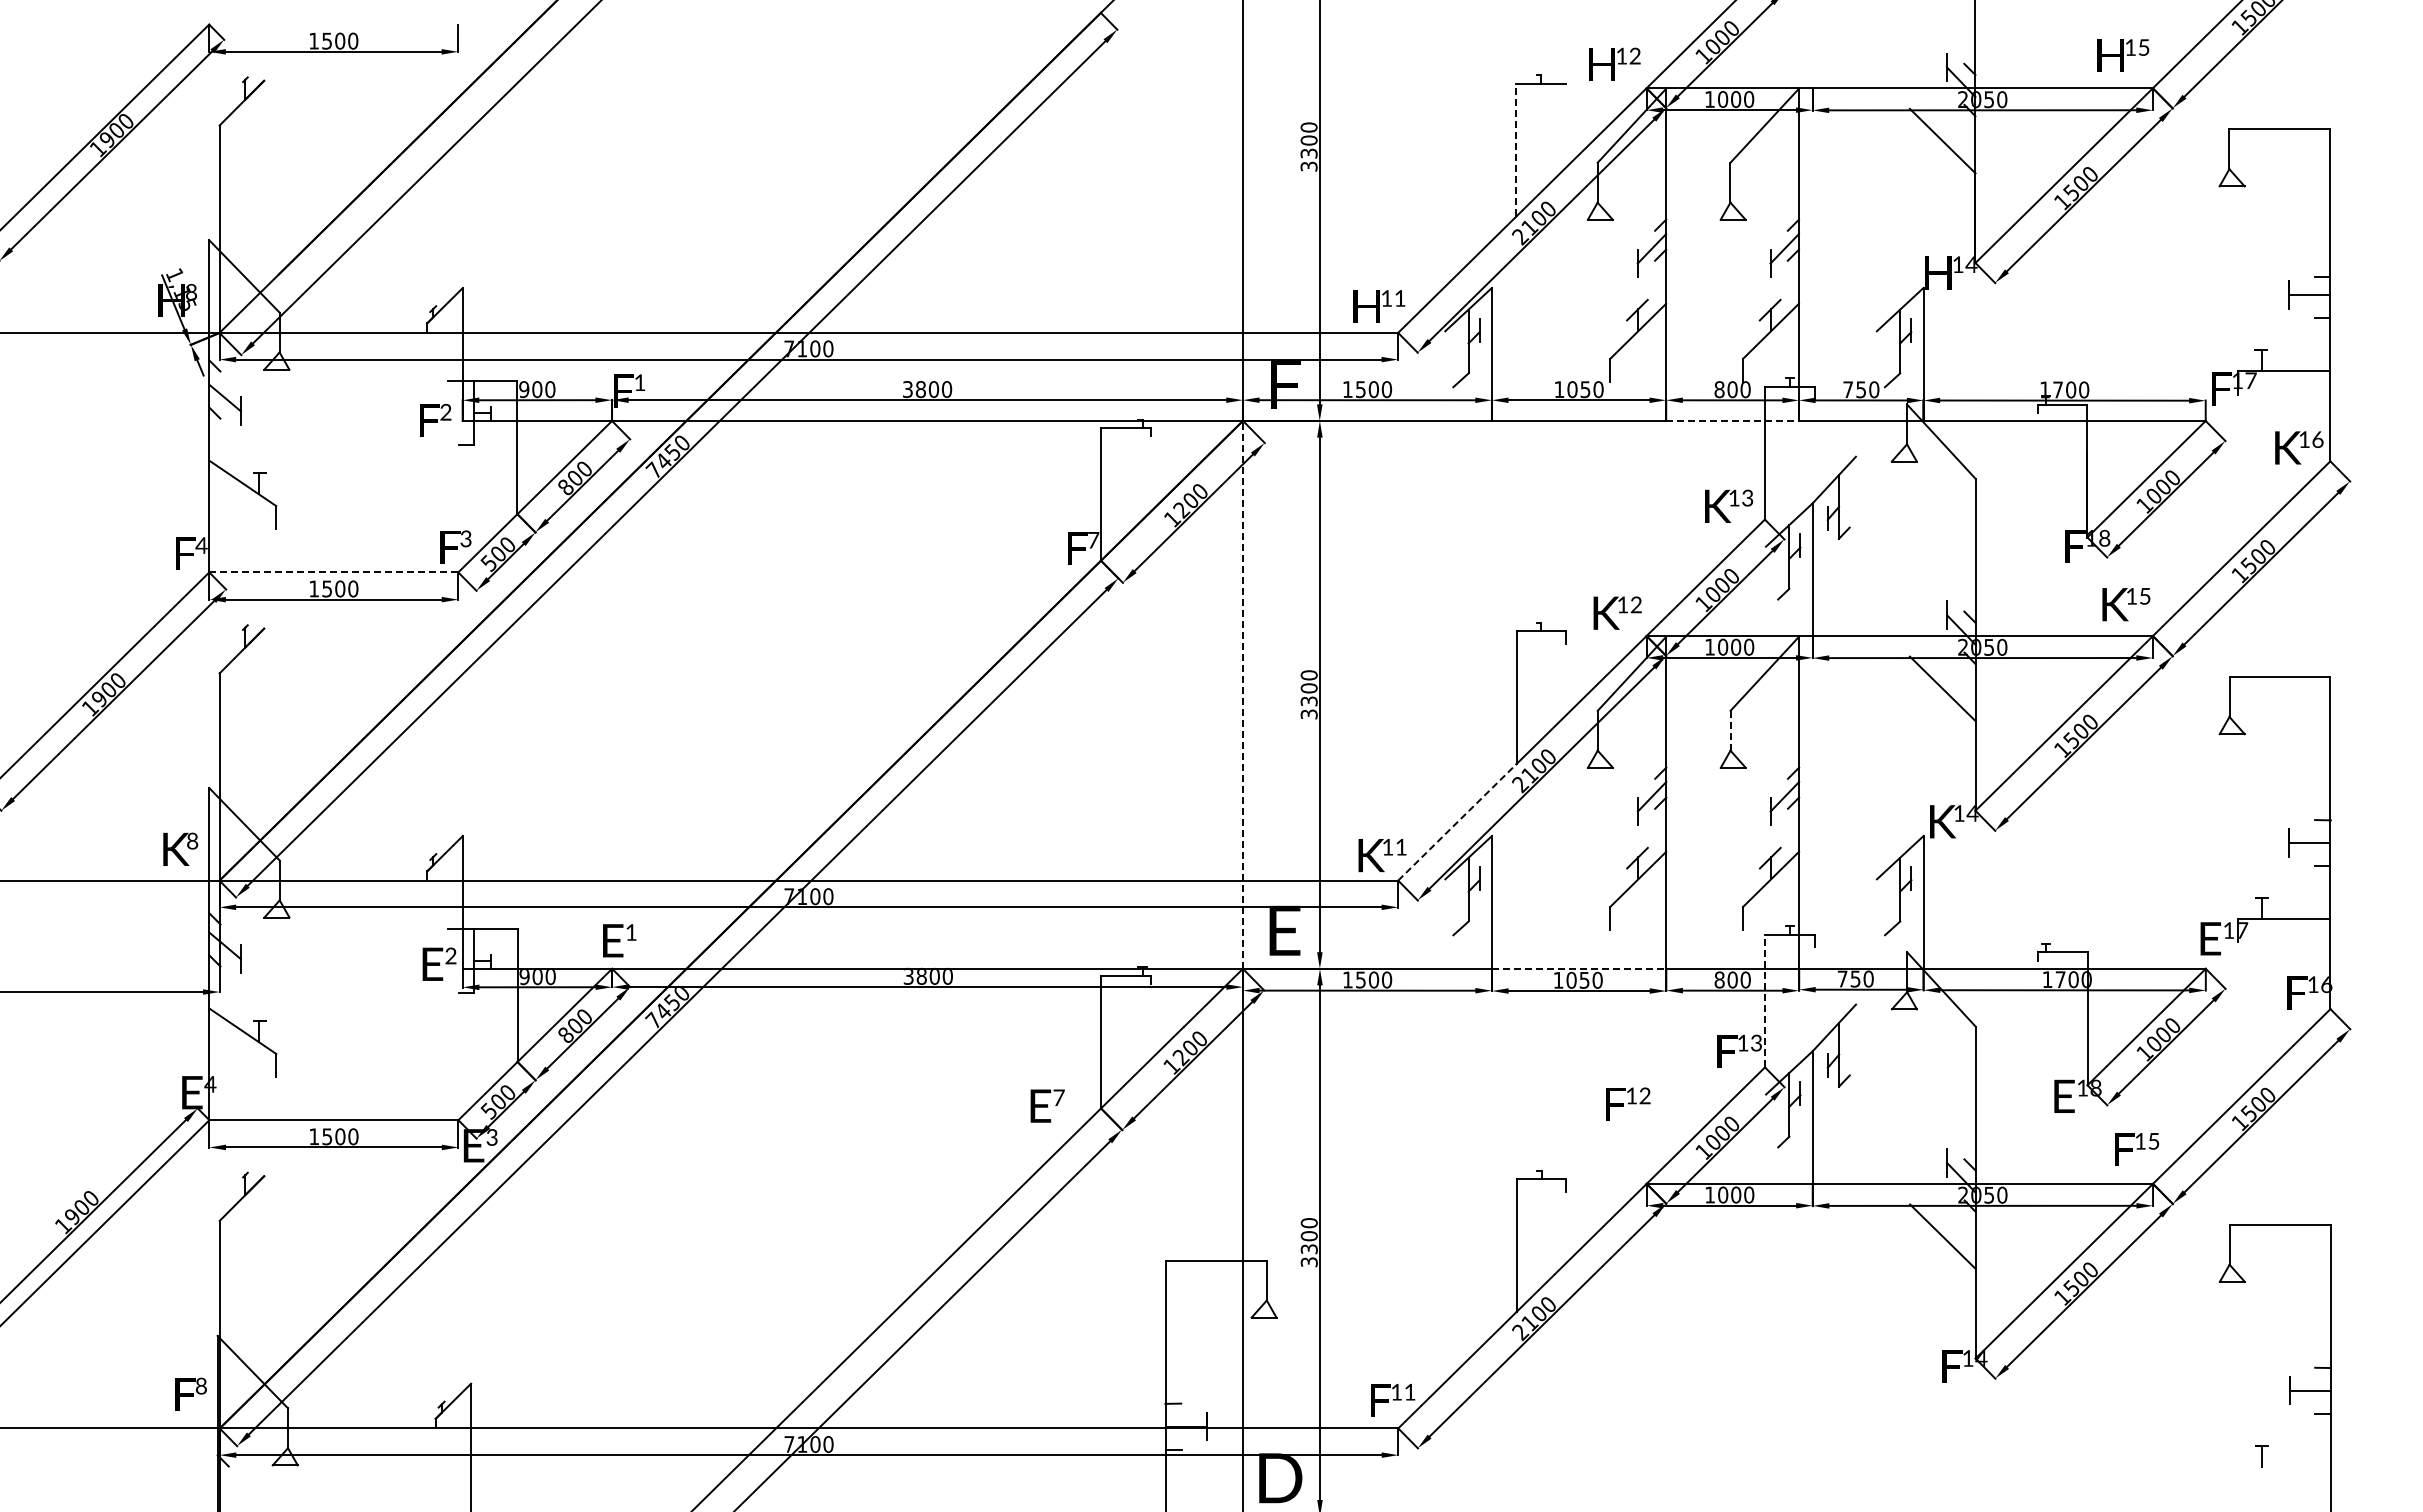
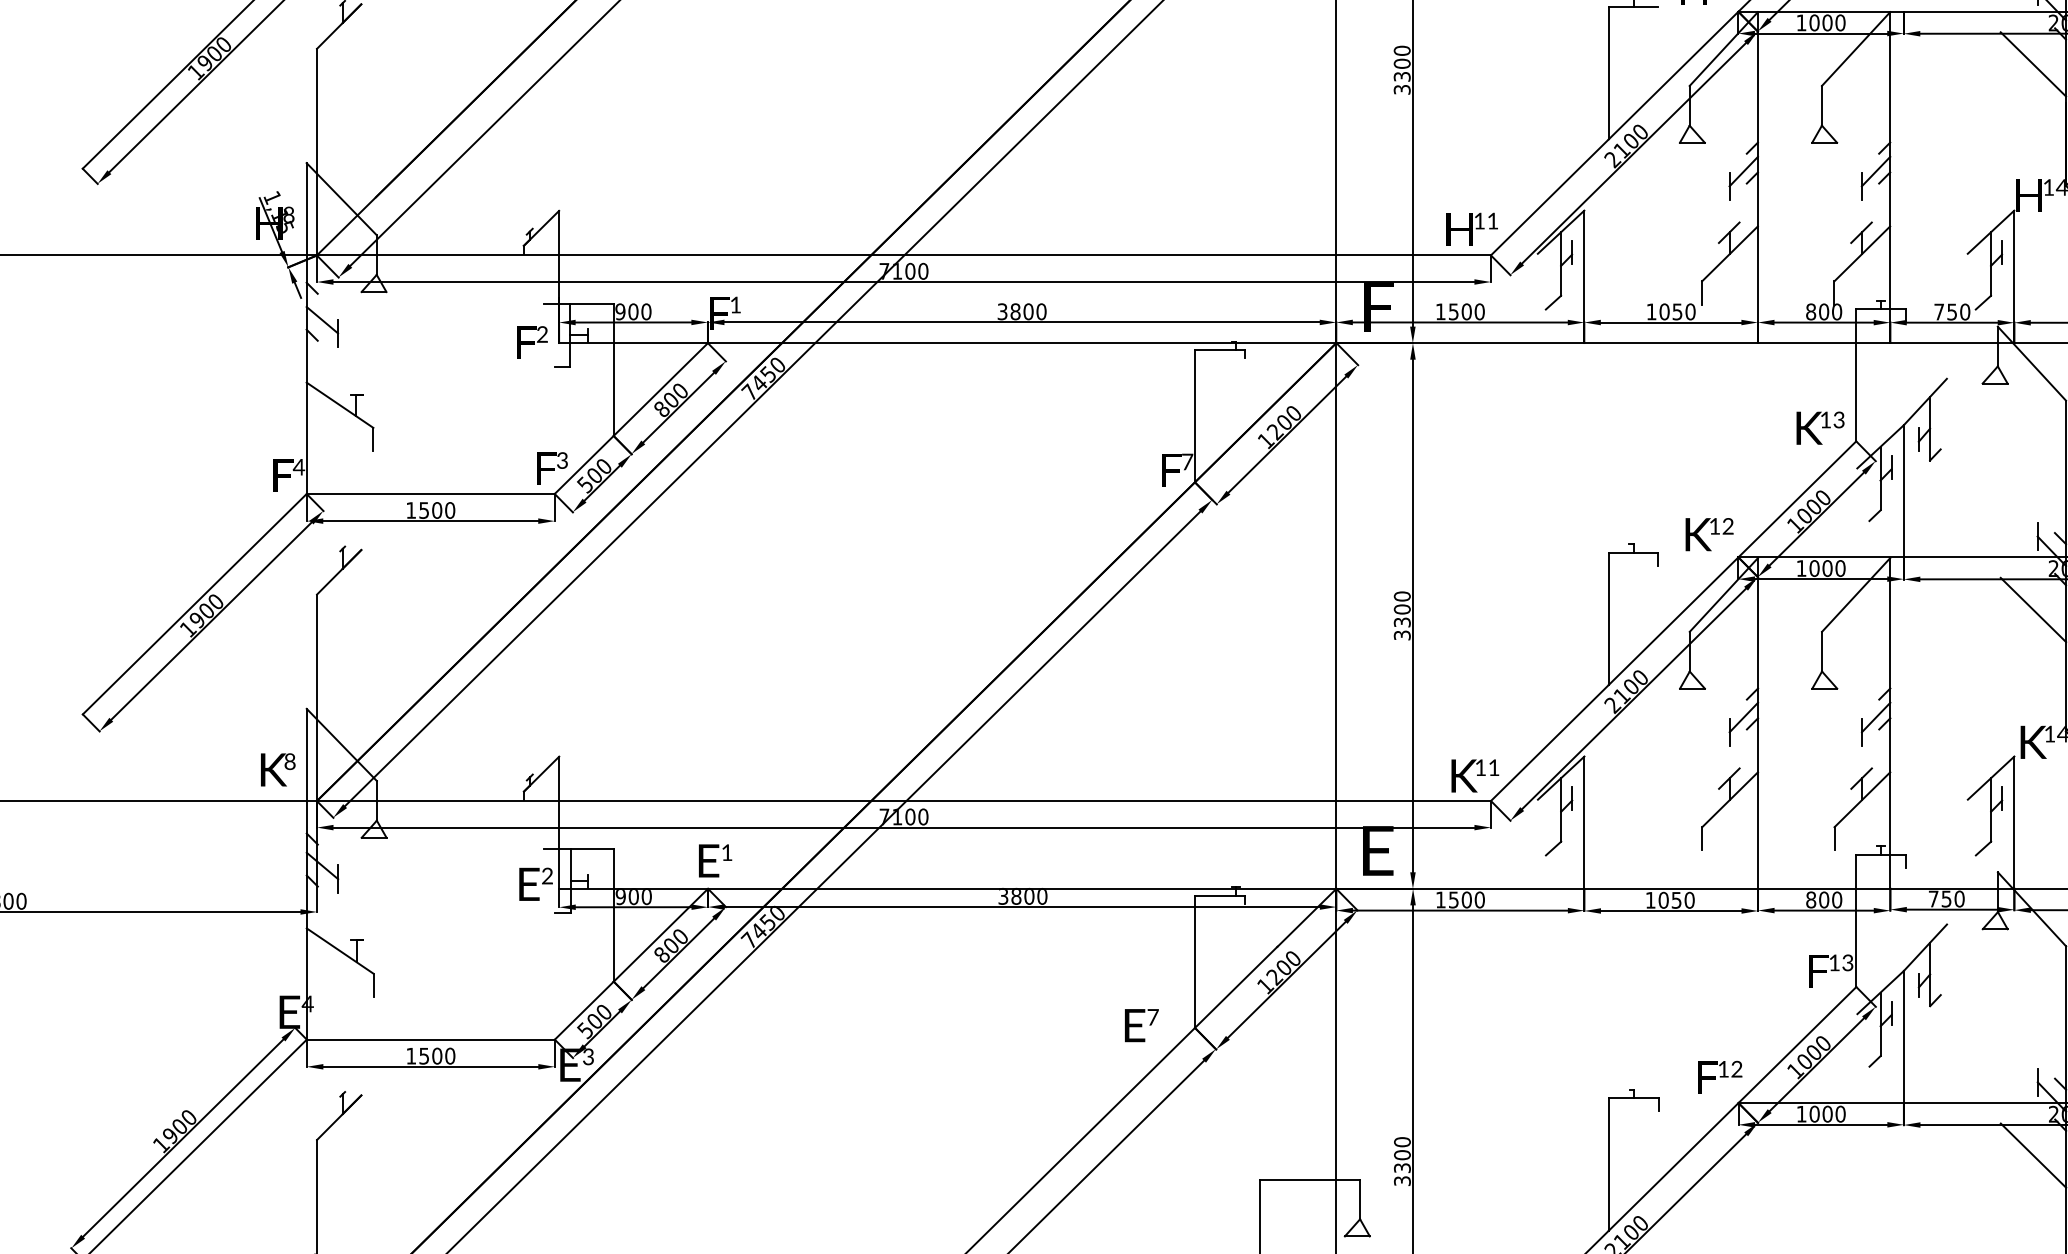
line: (1516, 149) -> (1608, 72), dashed -> solid
line: (1733, 421) -> (1824, 343), dashed -> solid
line: (333, 572) -> (430, 494), dashed -> solid
line: (1242, 694) -> (1335, 615), dashed -> solid
line: (1730, 730) -> (1821, 651), dashed -> solid
line: (1457, 822) -> (1550, 743), dashed -> solid
line: (1579, 968) -> (1671, 888), dashed -> solid
line: (1765, 1000) -> (1856, 920), dashed -> solid
text: (1628, 1103) -> (1720, 1076), moved

